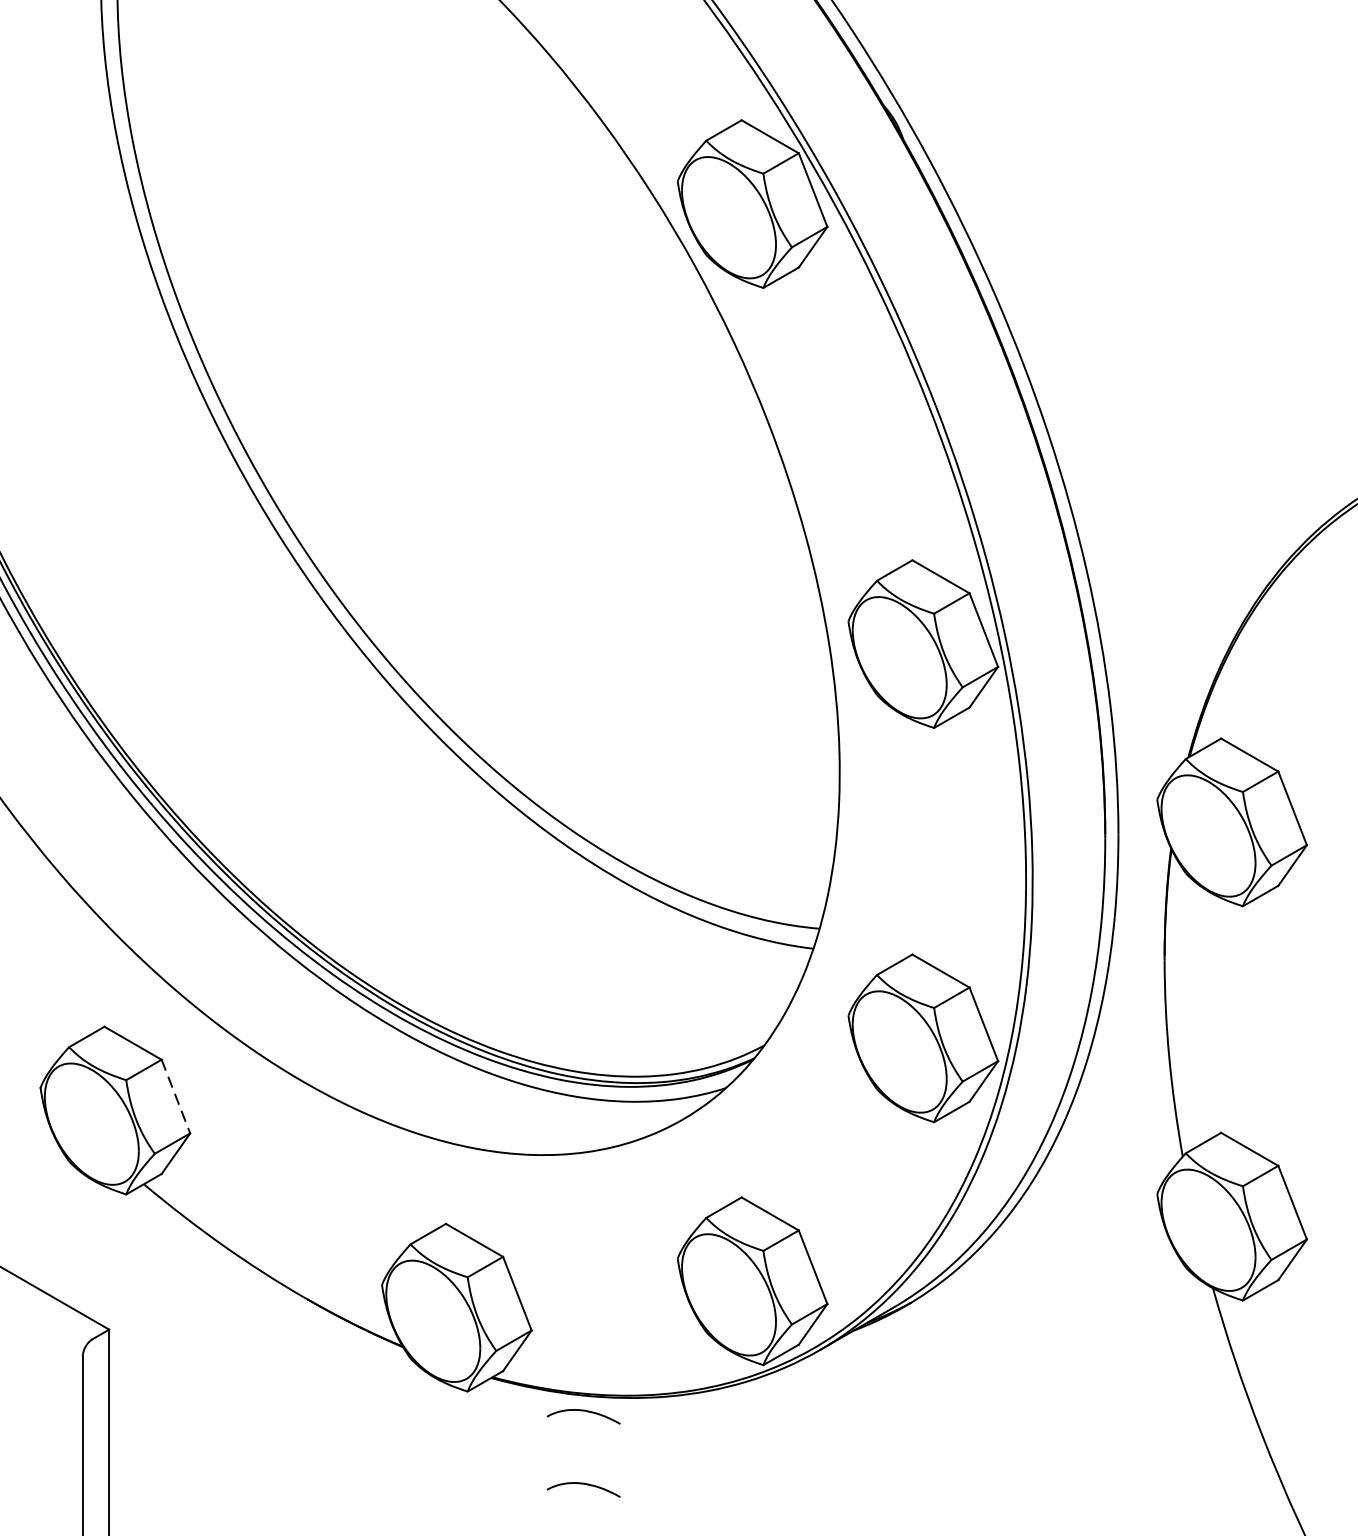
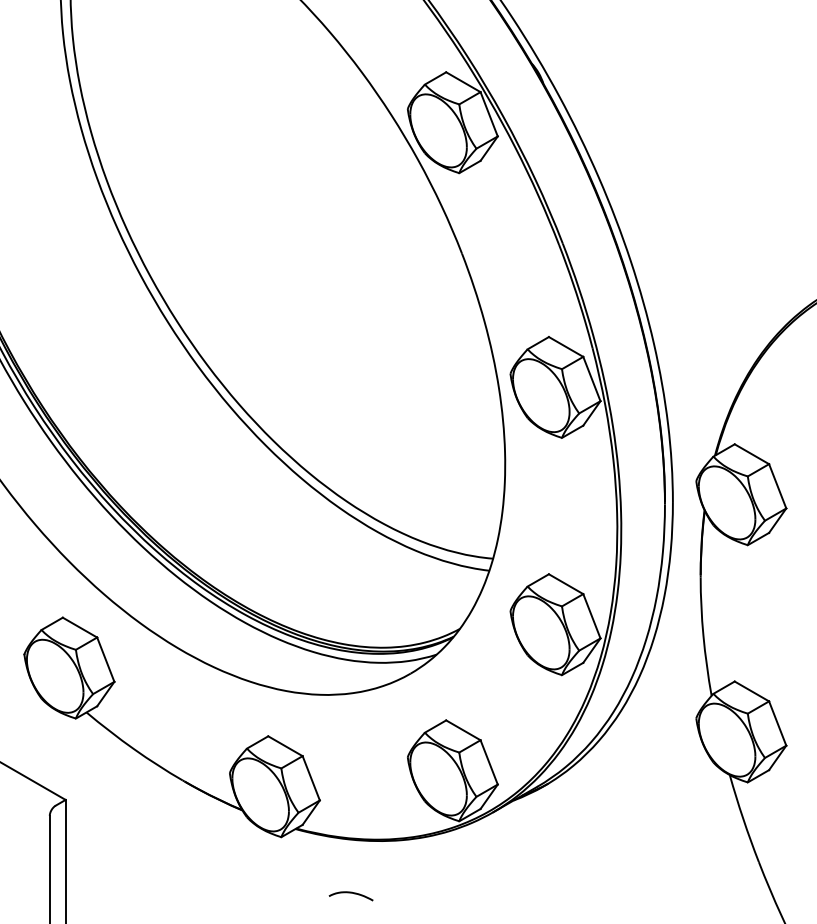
line: (175, 1096) -> (105, 659), dashed -> solid
curve: (582, 1412) -> (350, 849), removed

